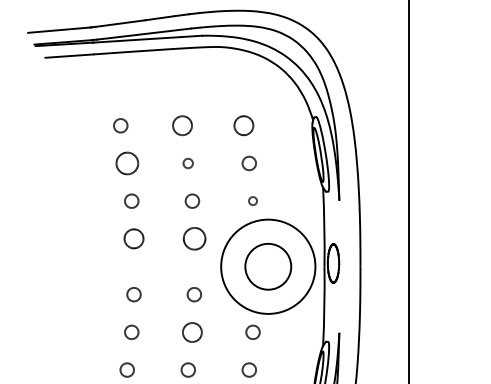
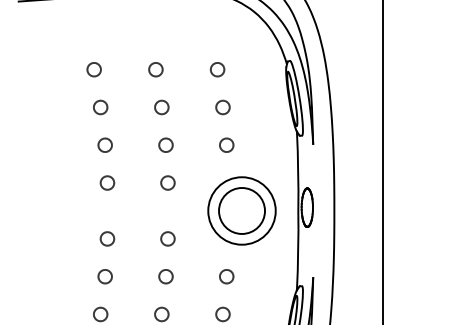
circle: (181, 125) -> (155, 69), size x0.71
circle: (243, 125) -> (217, 69), size x0.71
circle: (126, 163) -> (99, 107), size x0.62
circle: (187, 163) -> (161, 107), size x1.43
circle: (252, 200) -> (226, 144), size x1.67
circle: (133, 238) -> (106, 182), size x0.71
circle: (193, 238) -> (167, 182), size x0.62
circle: (267, 266) -> (241, 210), size x0.71
circle: (192, 331) -> (166, 275), size x0.71

